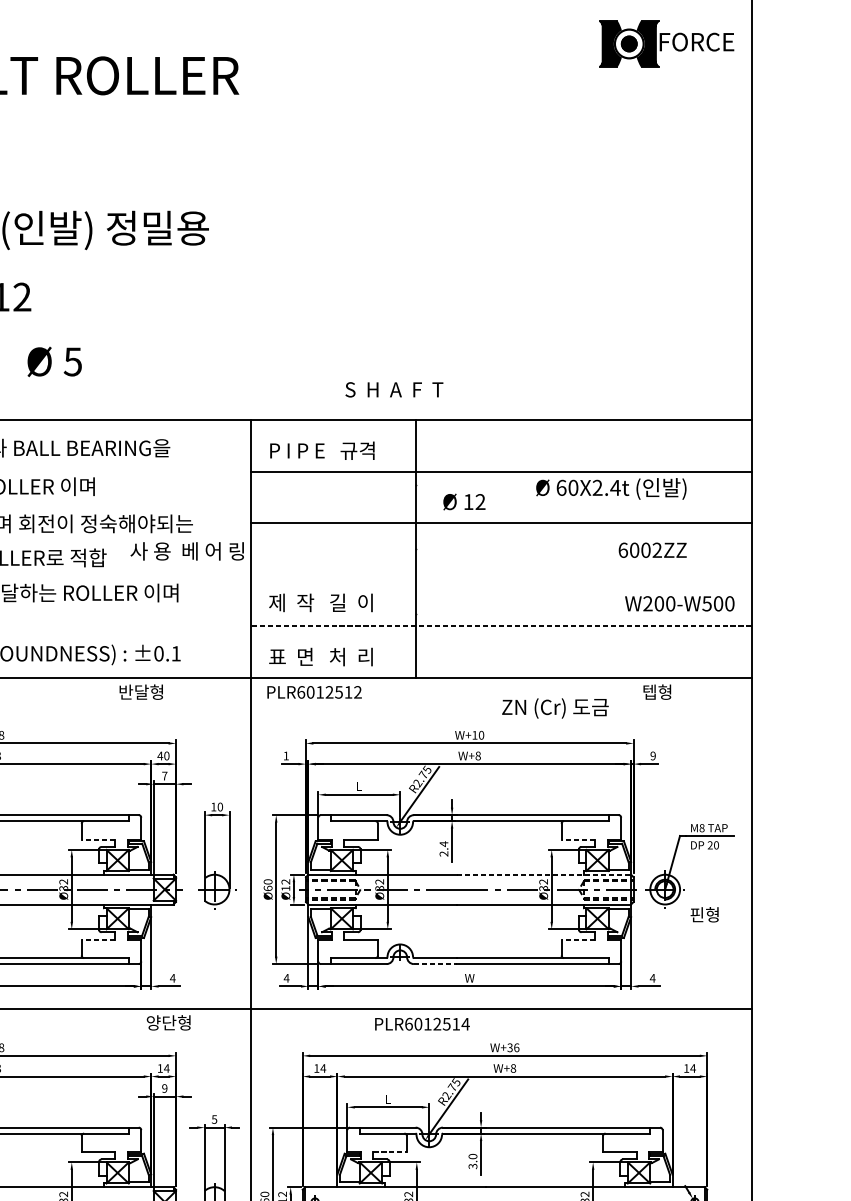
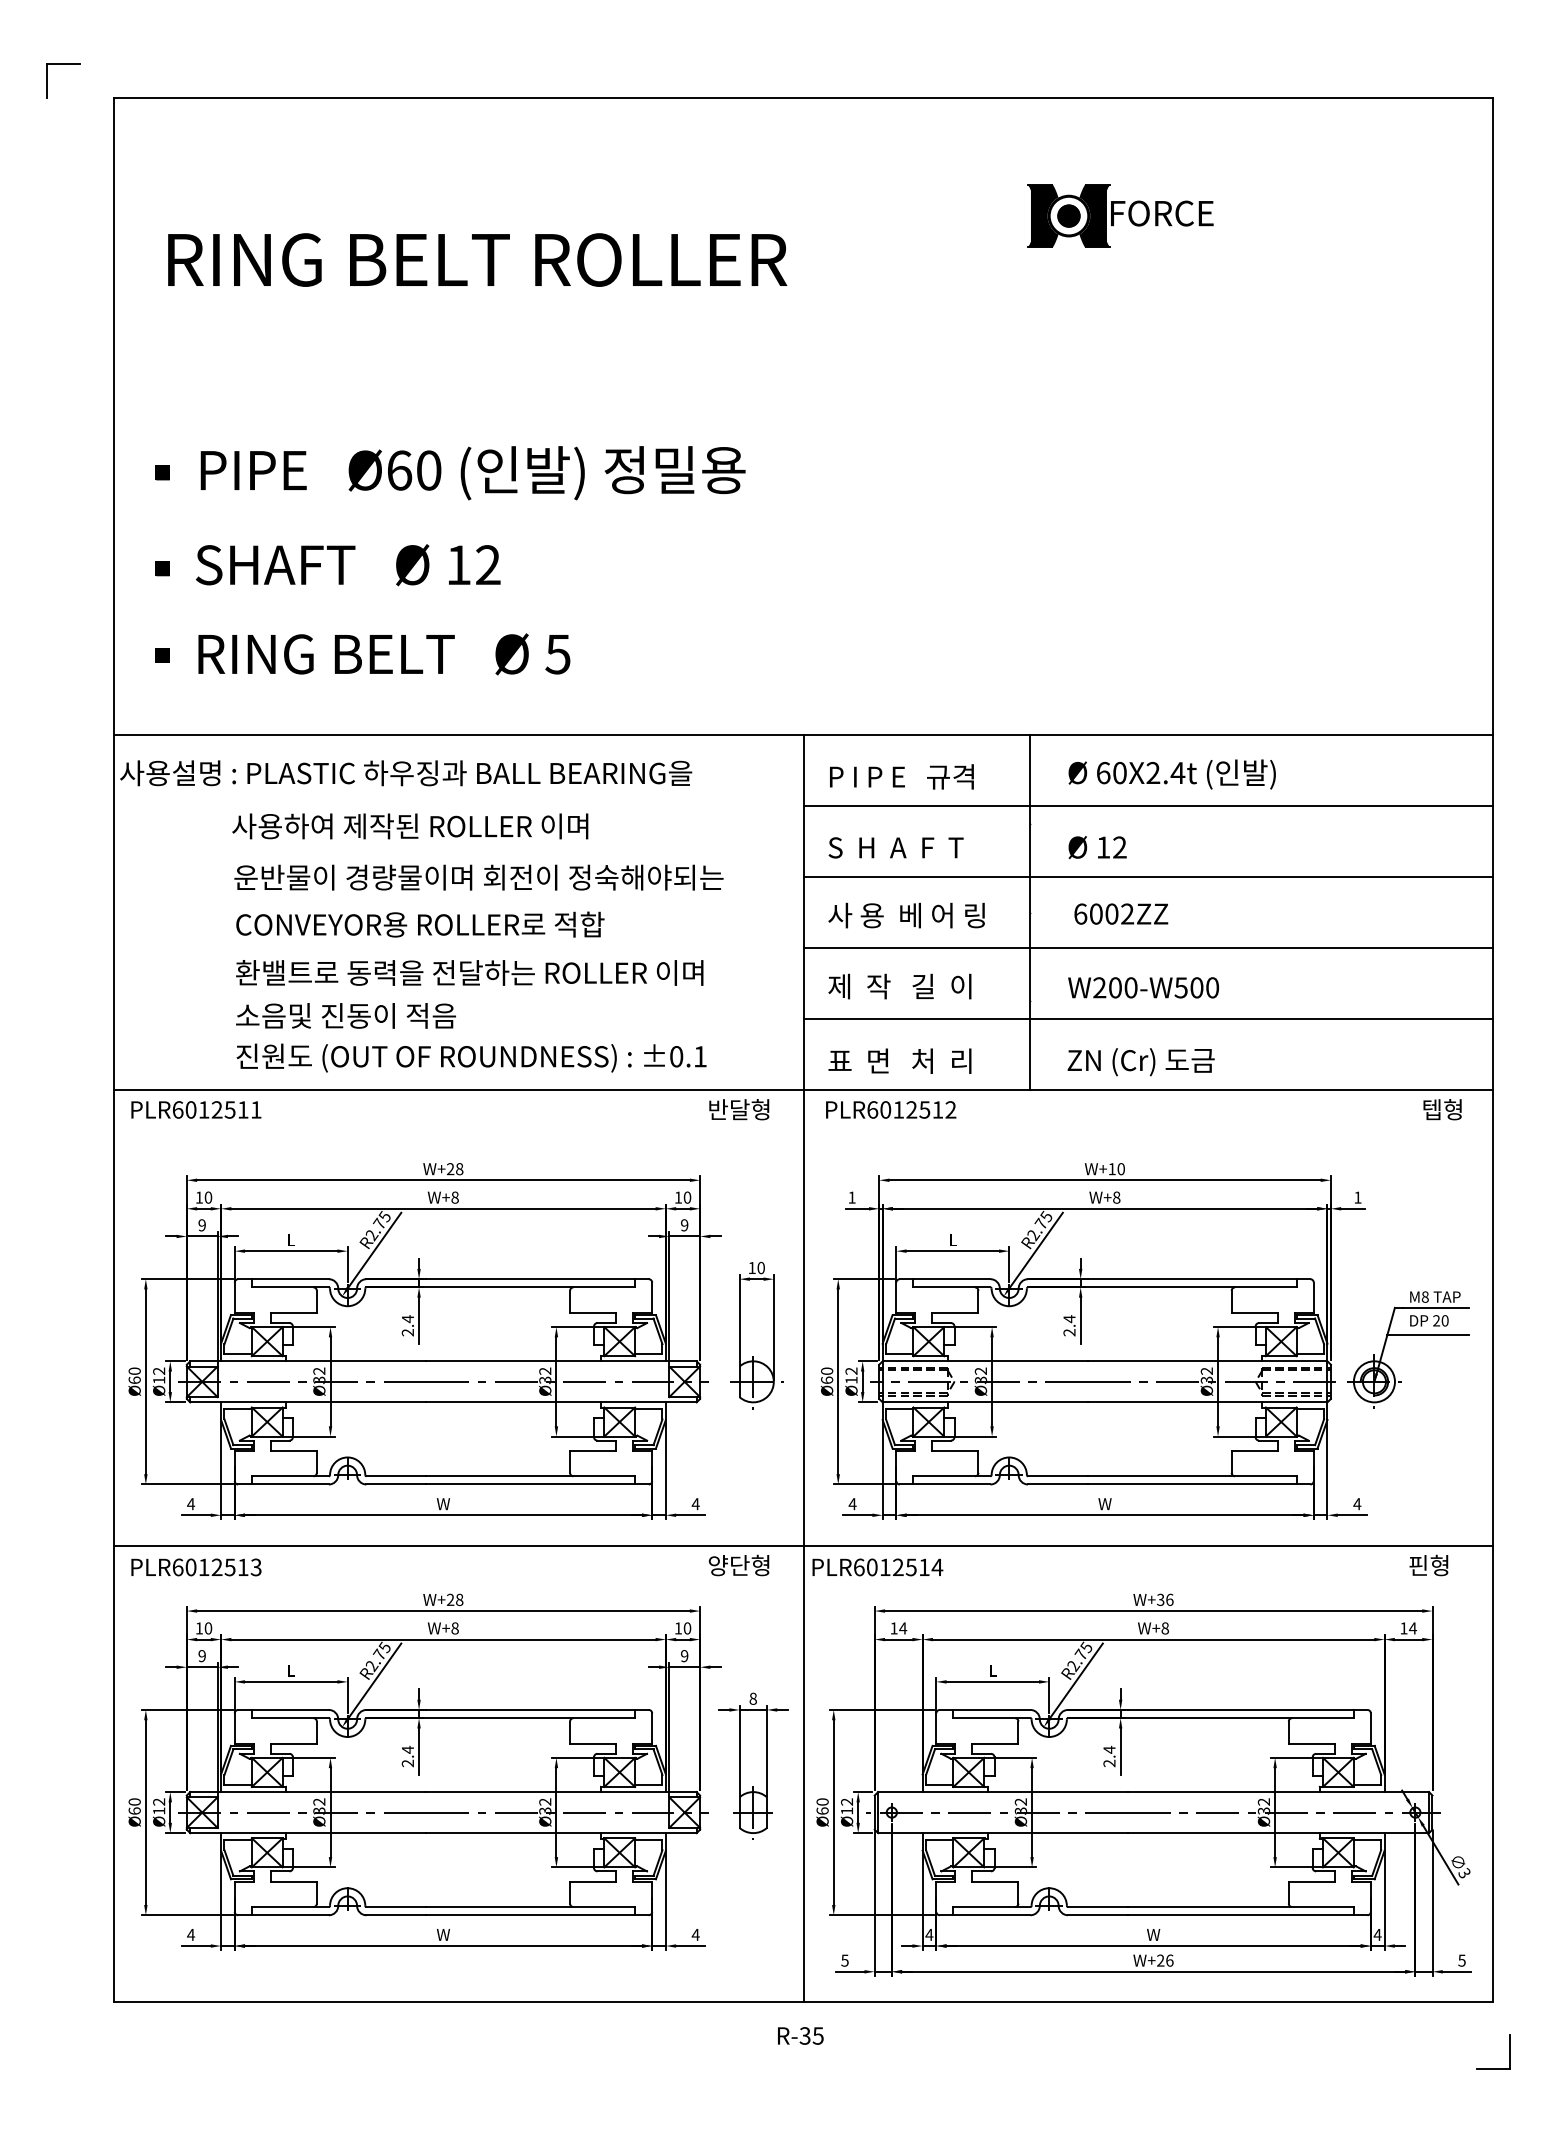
part: (666, 43) -> (1120, 215), moved
text: (393, 389) -> (895, 847), moved
text: (610, 488) -> (1171, 774), moved
text: (652, 549) -> (1121, 913), moved
text: (187, 551) -> (906, 915), moved
line: (501, 574) -> (1148, 947), added
text: (679, 603) -> (1143, 987), moved
line: (501, 626) -> (1148, 1018), dashed -> solid
text: (141, 692) -> (739, 1109), moved
text: (657, 692) -> (1442, 1109), moved
text: (554, 708) -> (1140, 1062), moved
text: (160, 755) -> (678, 1197), 40 -> 10
text: (652, 755) -> (1357, 1197), 9 -> 1
text: (164, 776) -> (684, 1225), 7 -> 9
line: (97, 839) -> (592, 1312), dashed -> solid
line: (578, 839) -> (1254, 1312), dashed -> solid
line: (703, 855) -> (1427, 1334), added
line: (544, 874) -> (1207, 1361), dashed -> solid
text: (704, 914) -> (1428, 1565), moved
line: (97, 939) -> (592, 1450), dashed -> solid
line: (578, 939) -> (1254, 1450), dashed -> solid
line: (435, 964) -> (1058, 1484), dashed -> solid
text: (168, 1022) -> (738, 1565), moved
text: (422, 1024) -> (877, 1567), moved
text: (166, 1068) -> (687, 1628), 14 -> 10
text: (214, 1119) -> (752, 1698), 5 -> 8
line: (390, 1151) -> (995, 1743), dashed -> solid
text: (472, 1161) -> (1109, 1756), 3.0 -> 2.4

